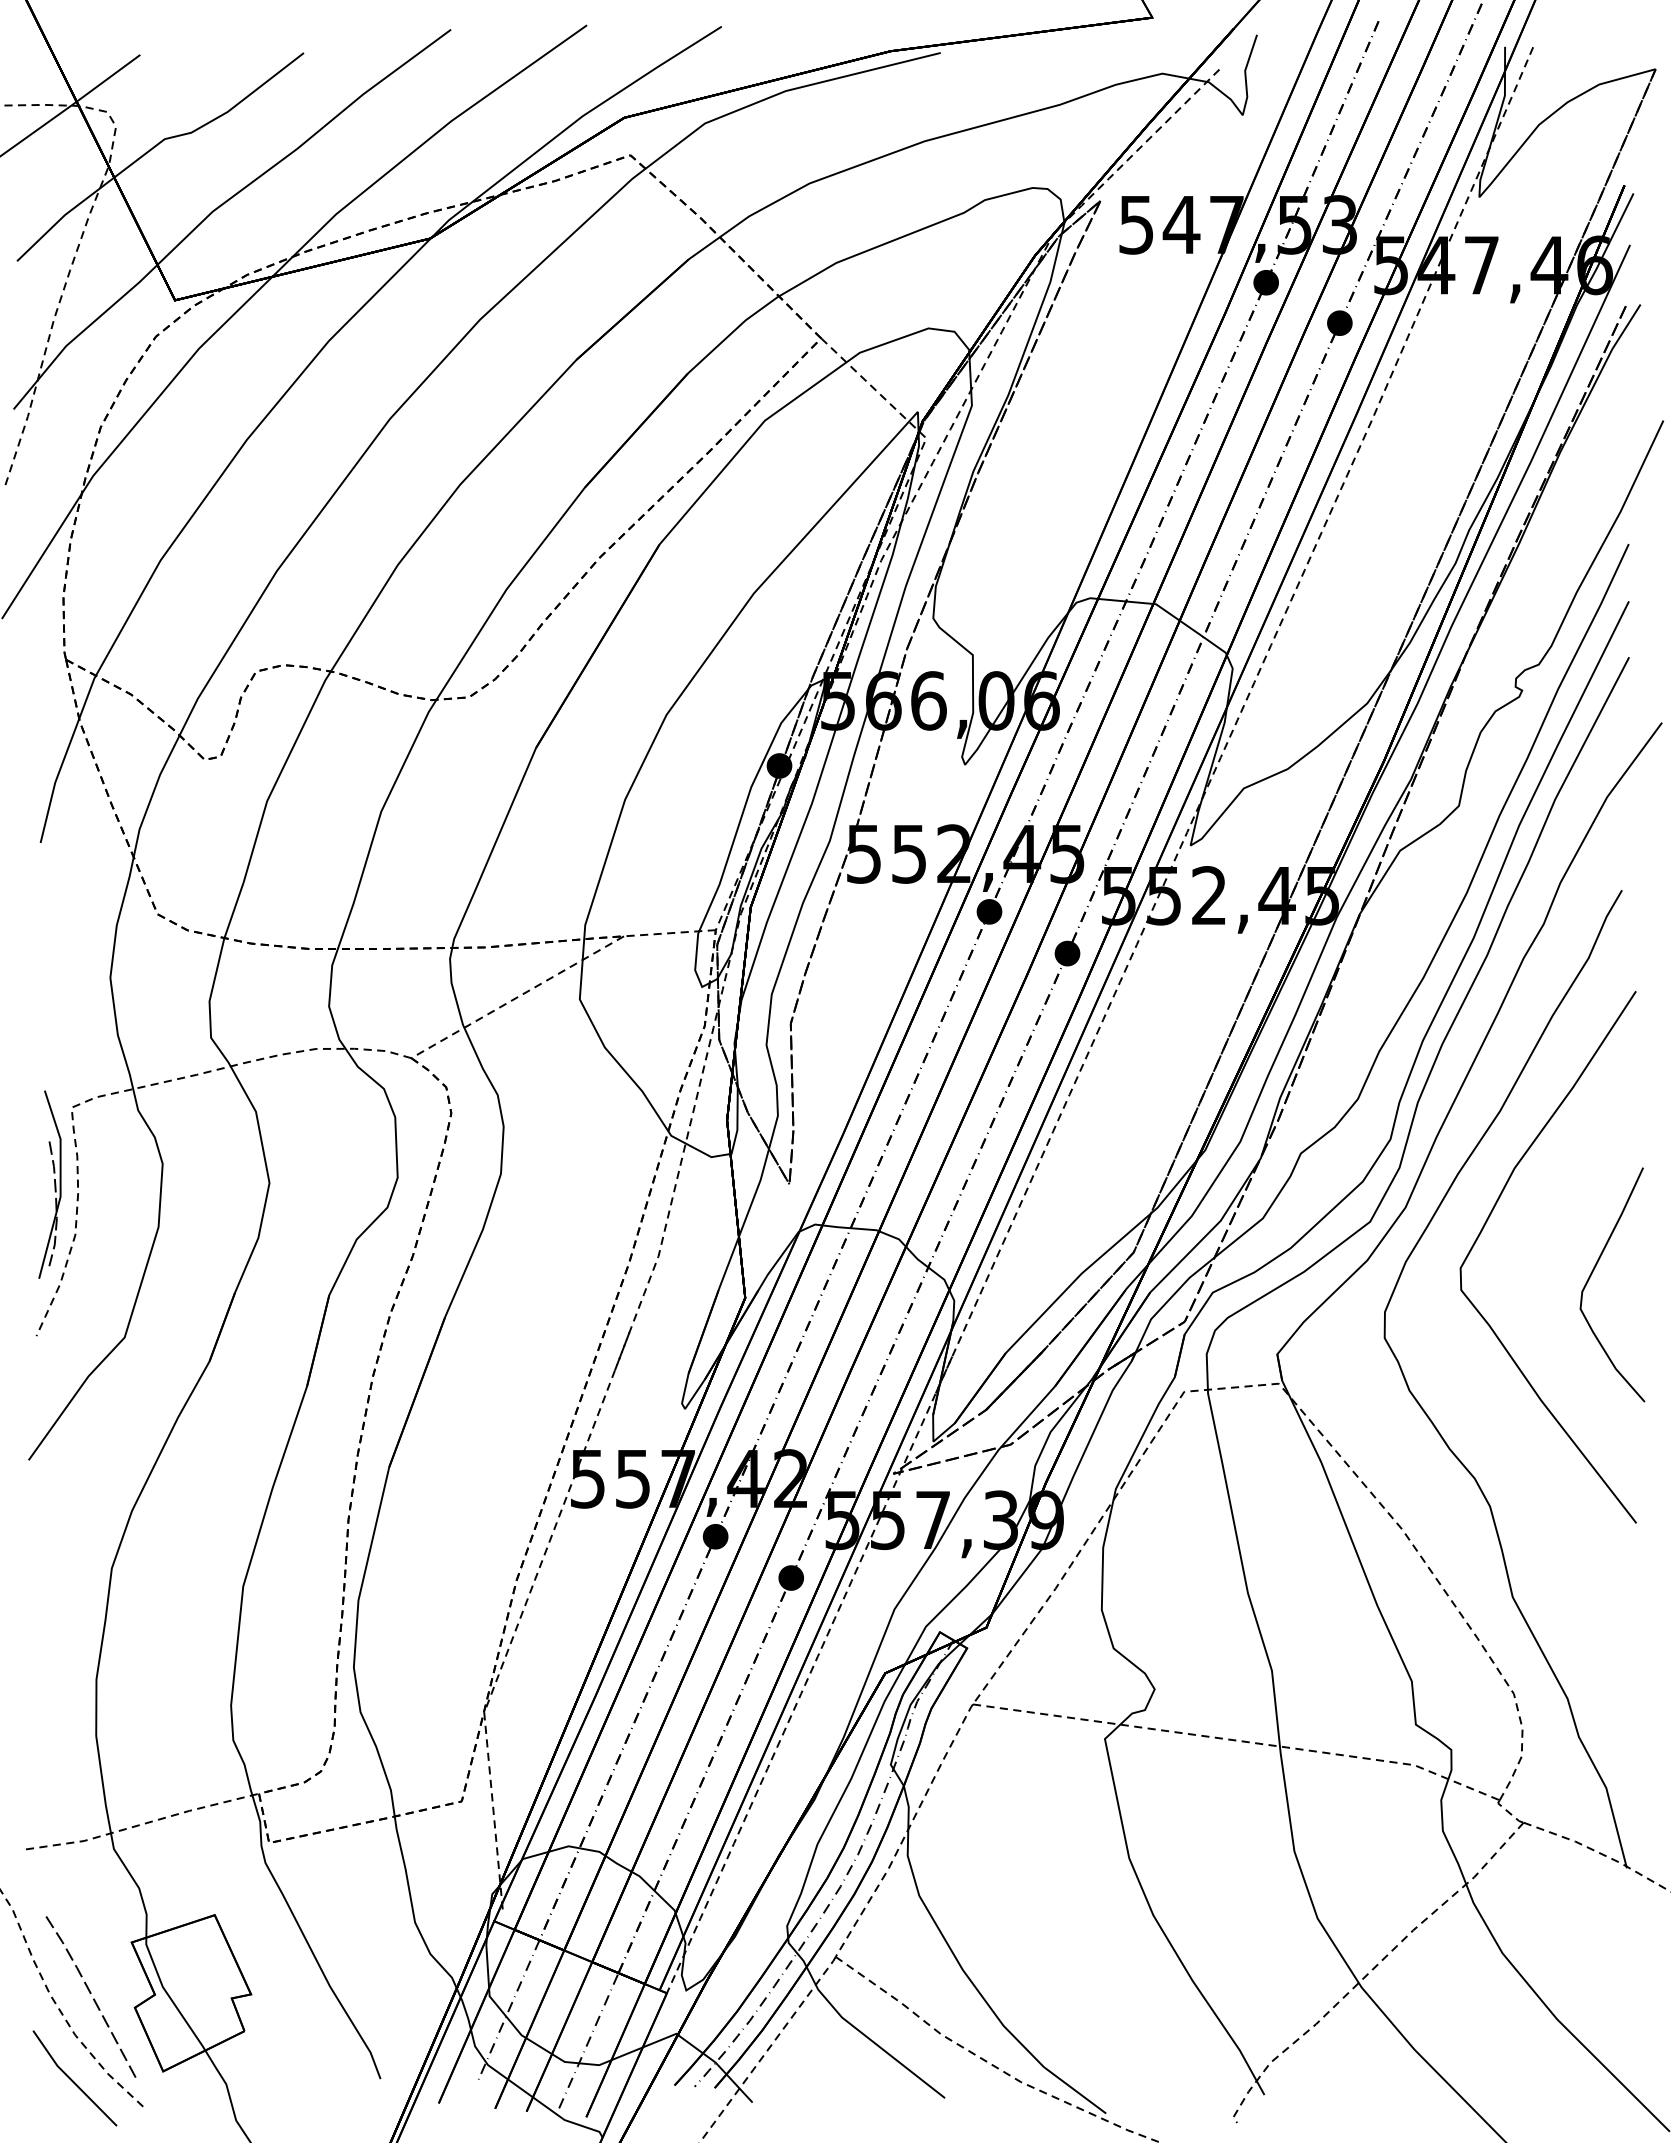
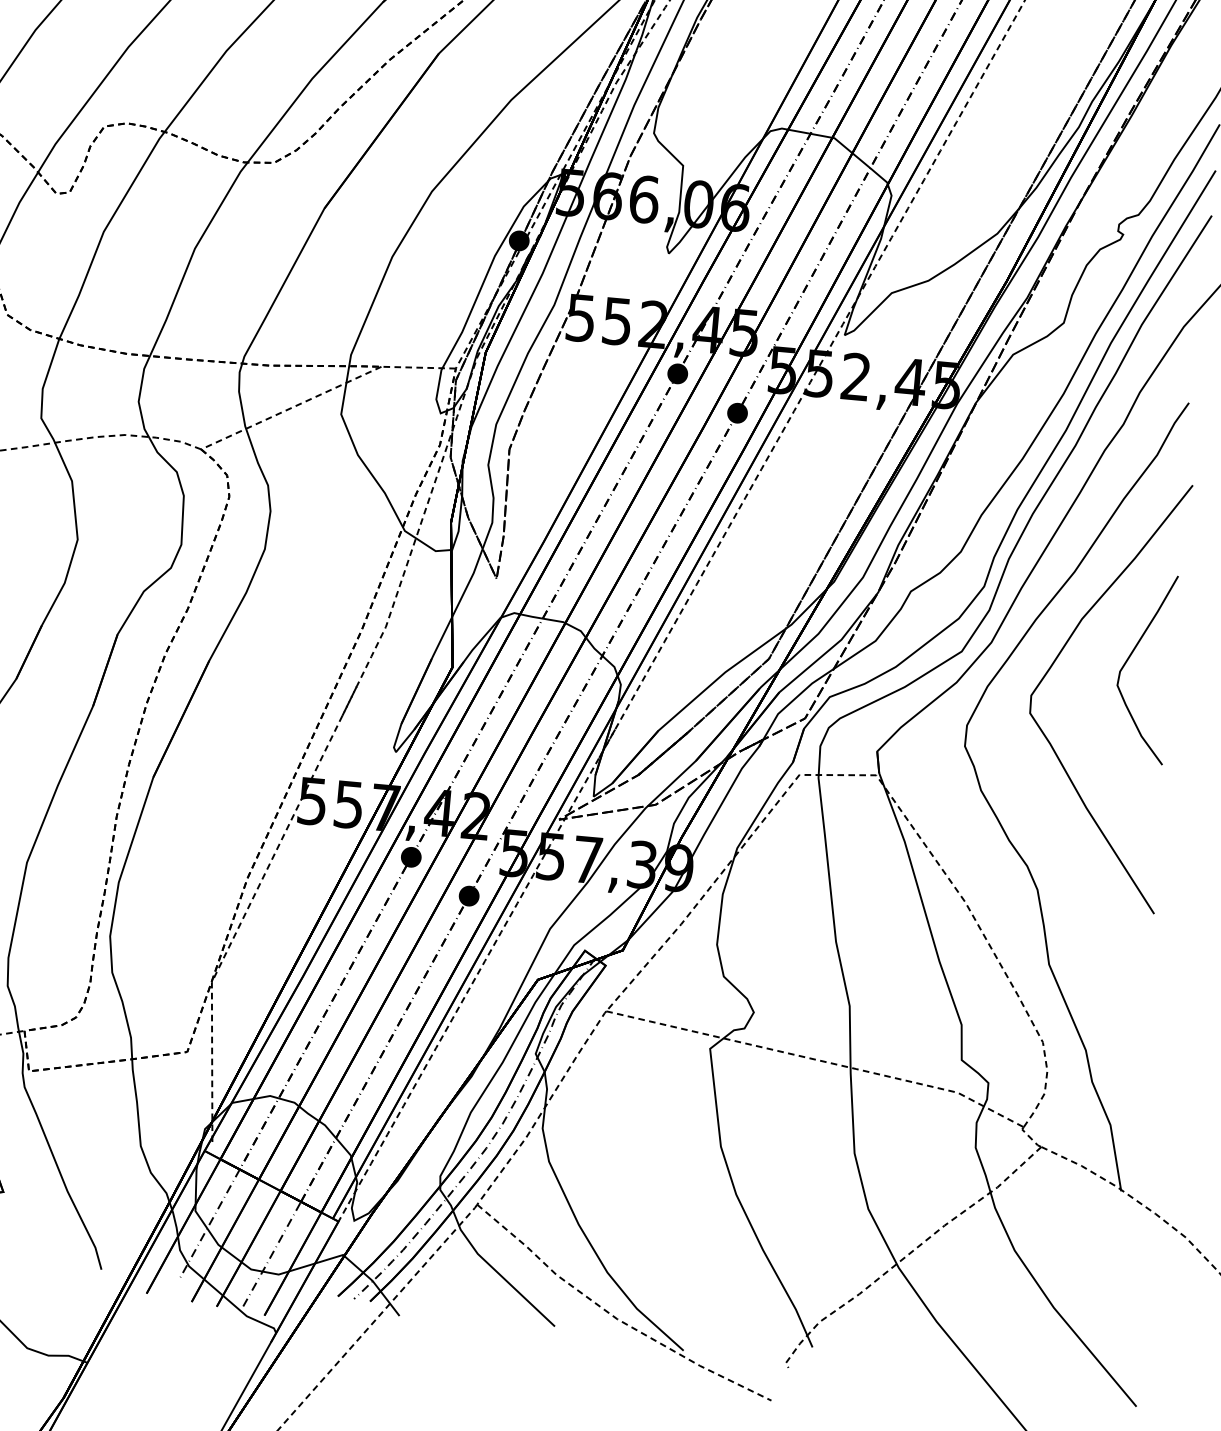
curve: (1592, 1274) -> (1129, 658), moved

